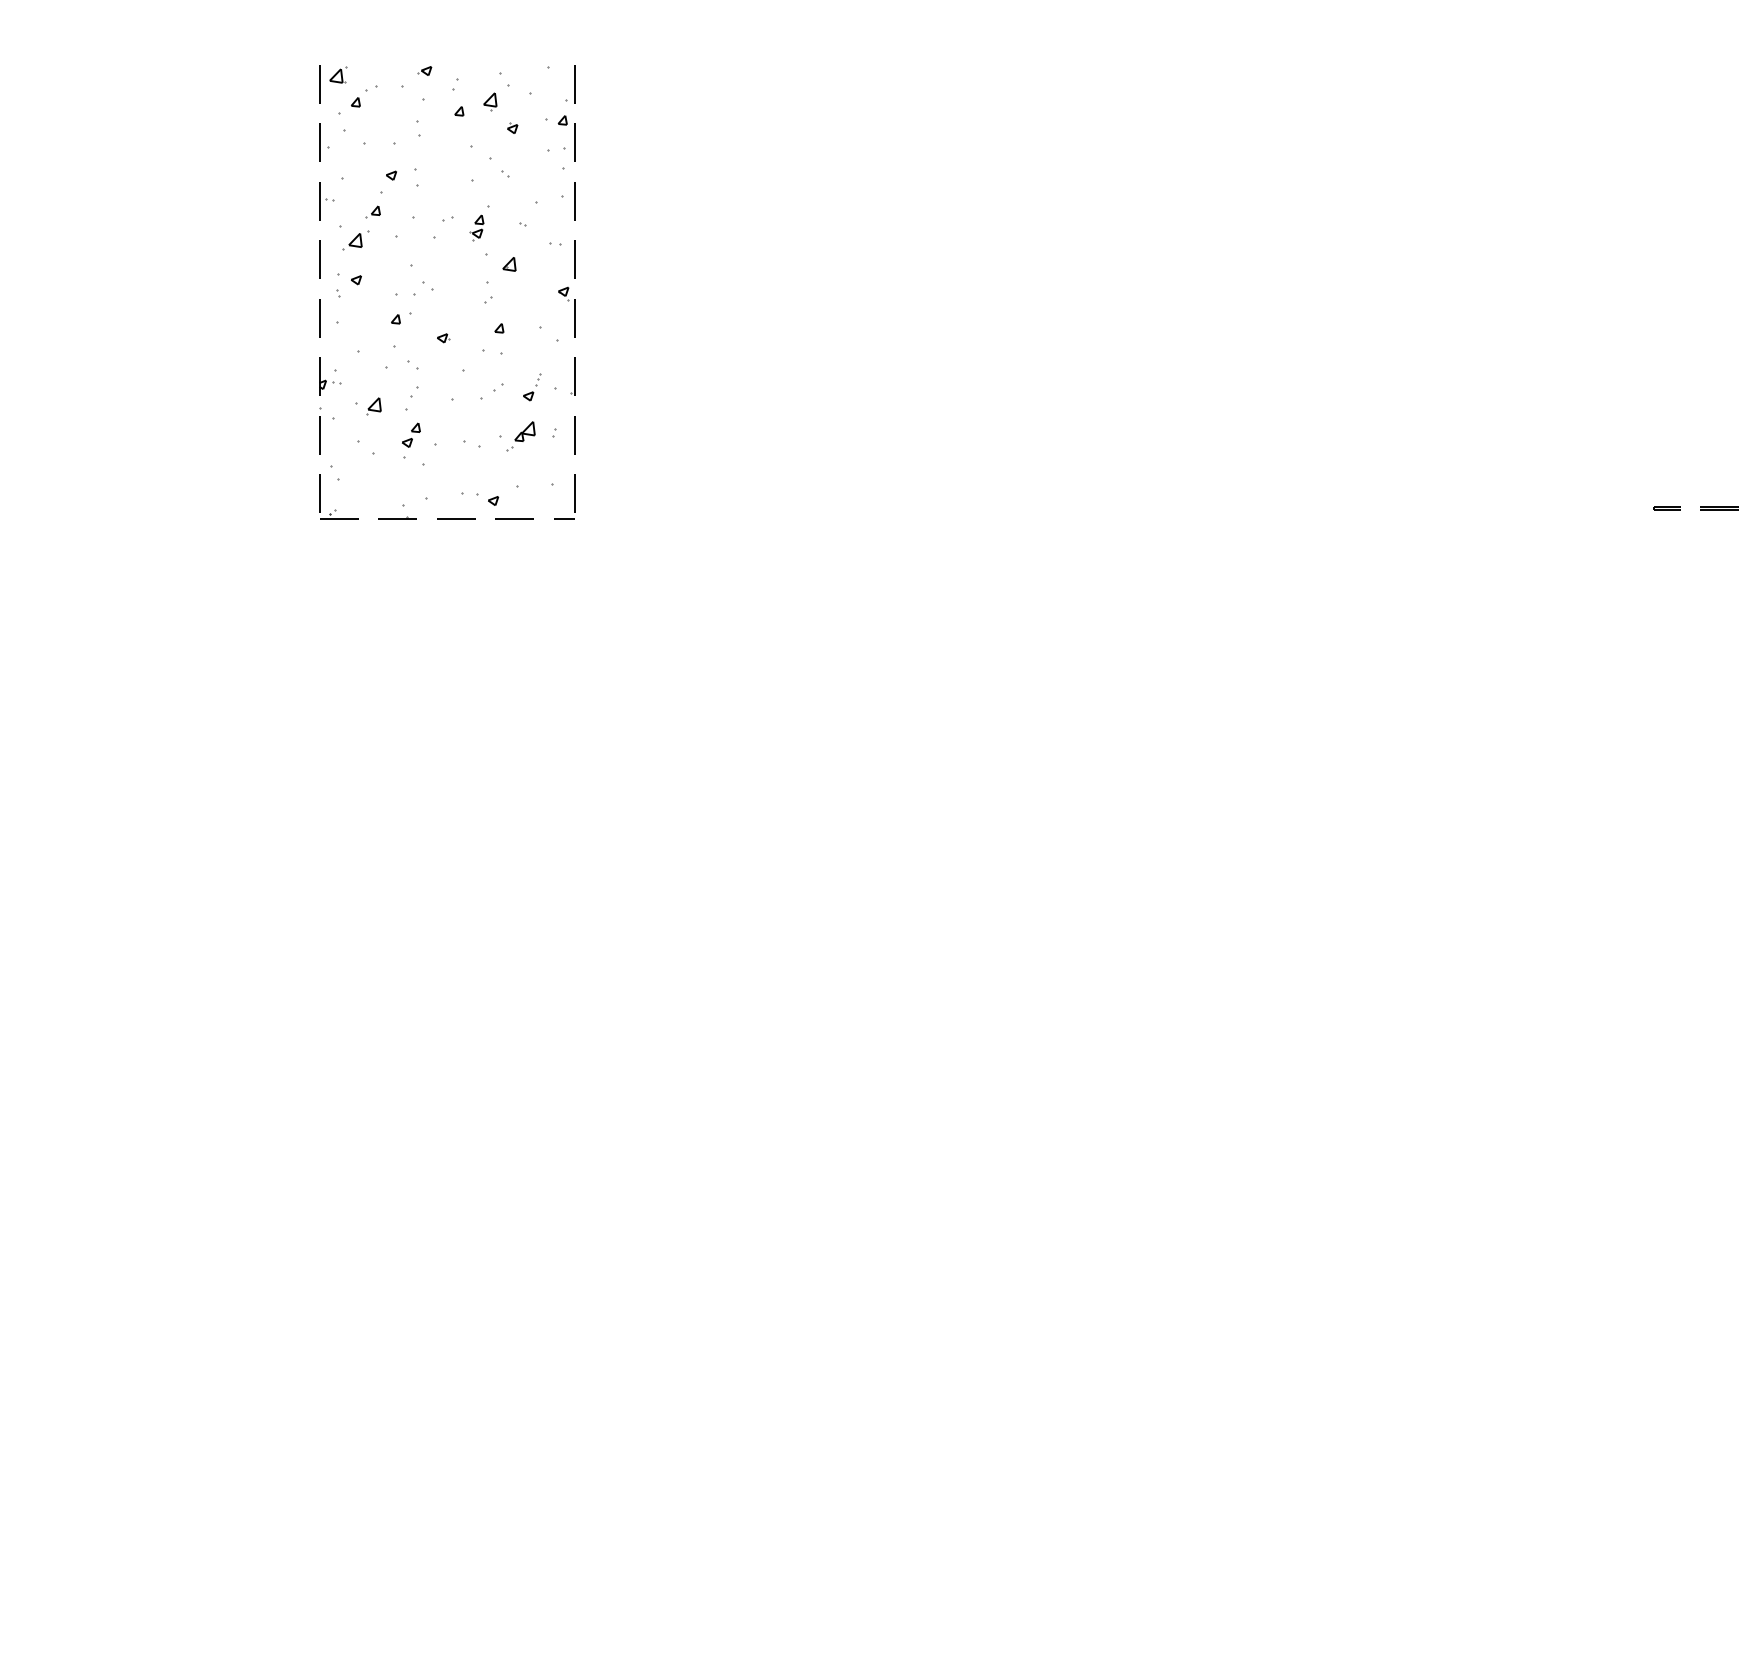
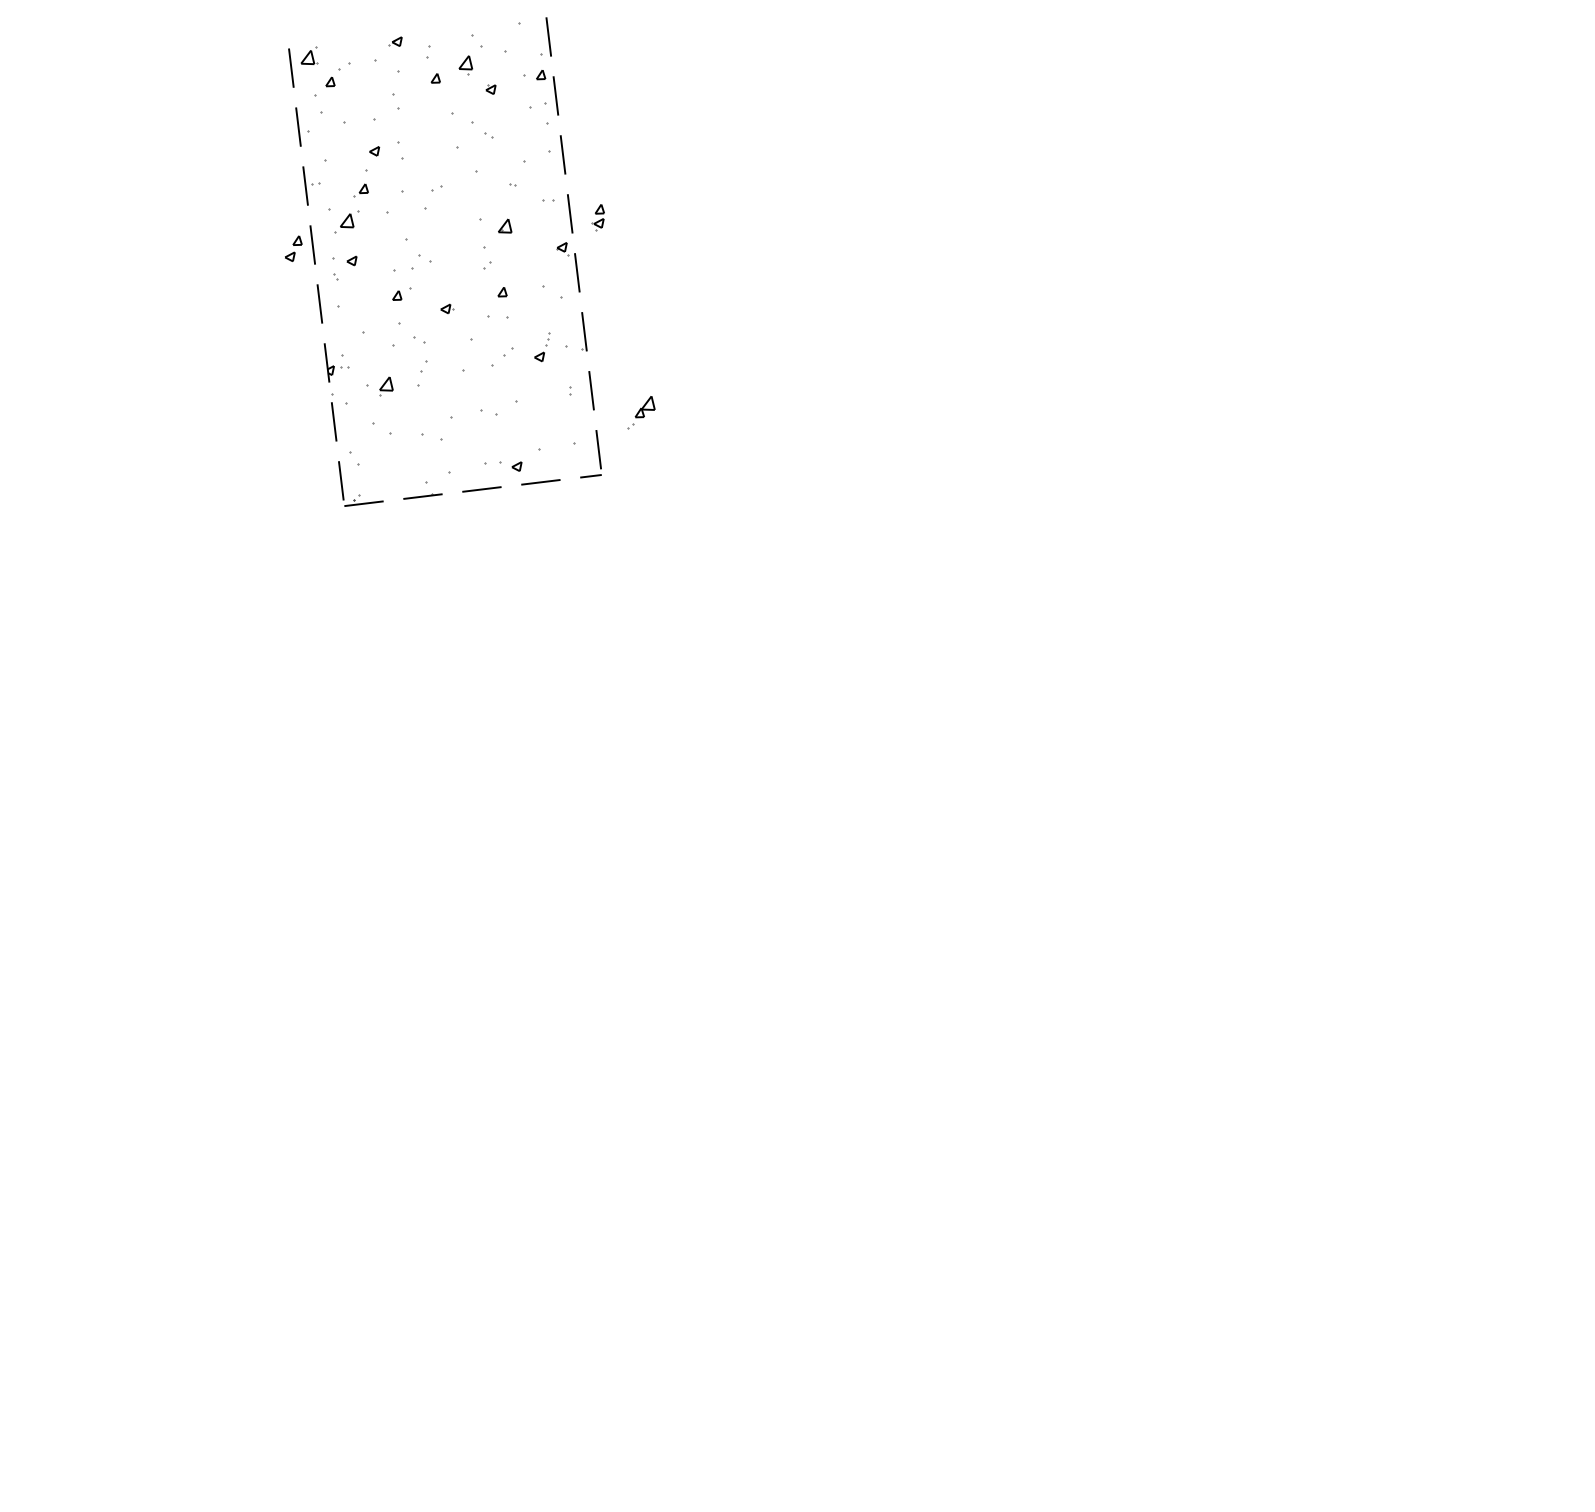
part: (476, 227) -> (597, 217), moved
part: (411, 434) -> (293, 248), moved
part: (520, 436) -> (640, 412), moved

